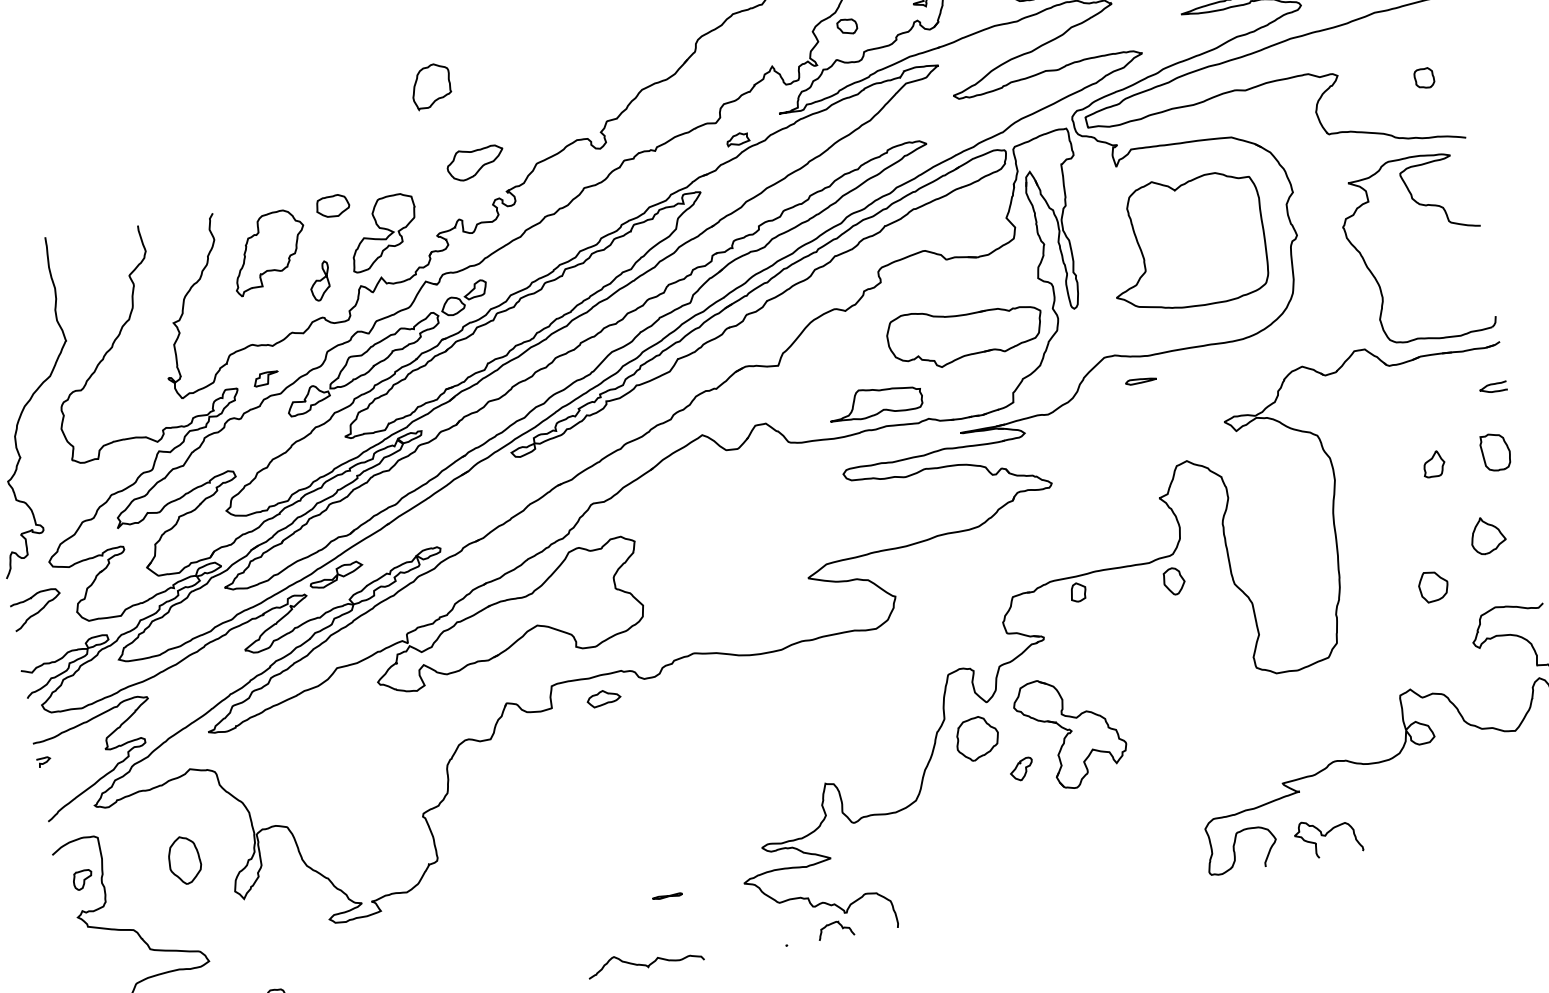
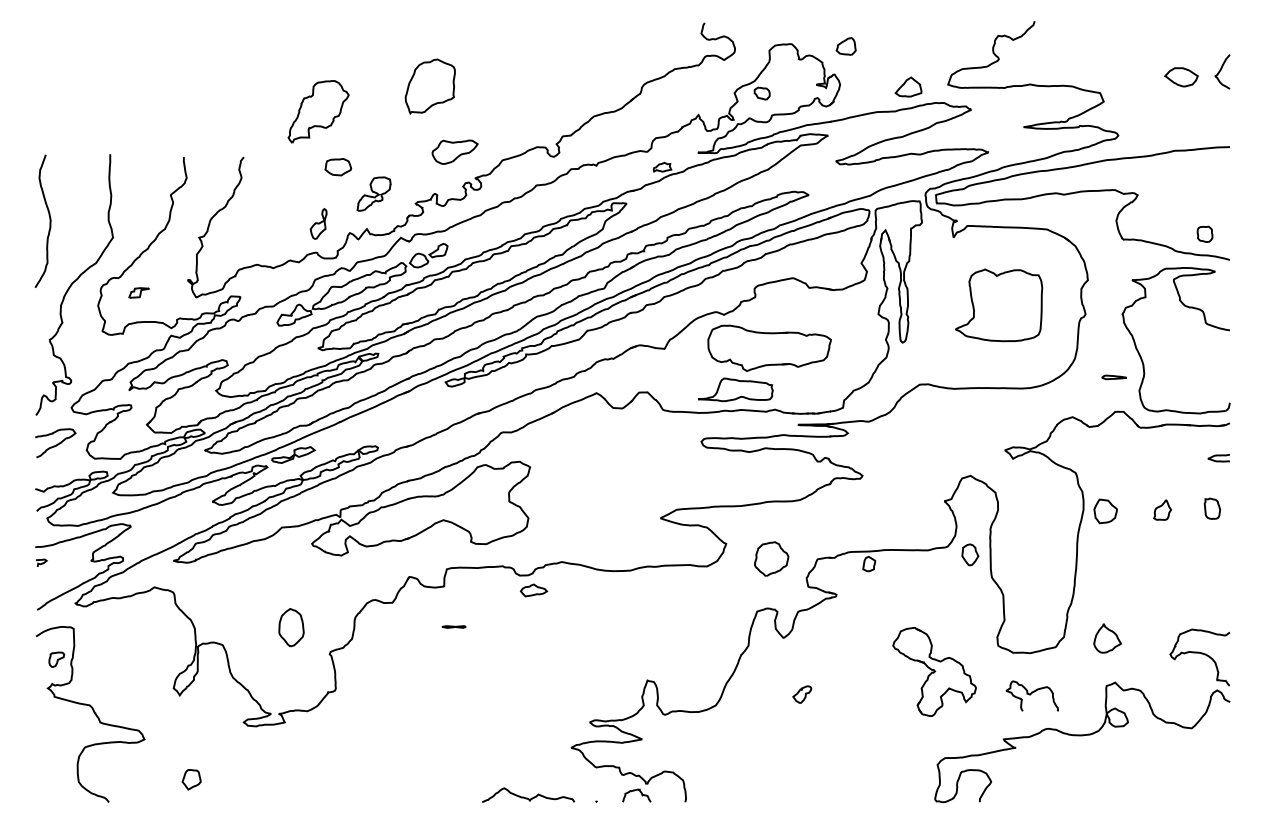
part: (1423, 77) -> (1204, 233), moved
part: (431, 86) -> (430, 86), size x1.6
part: (382, 231) -> (373, 193), size x0.6
part: (1186, 242) -> (998, 305), size x0.7
part: (268, 251) -> (318, 111), moved
part: (965, 333) -> (769, 347), moved
part: (265, 378) -> (138, 292), moved
part: (1140, 381) -> (1113, 377), moved
part: (1495, 451) -> (1212, 508), size x0.7
part: (1487, 535) -> (1107, 638), moved
part: (1174, 580) -> (970, 554), moved
part: (1433, 586) -> (1105, 511), moved
part: (603, 698) -> (533, 590), moved
part: (1070, 731) -> (934, 671), moved
part: (977, 738) -> (771, 558), moved
curve: (1326, 835) -> (1031, 694), moved
part: (184, 860) -> (291, 627), moved
line: (666, 895) -> (453, 626), moved
curve: (644, 963) -> (527, 797), moved

